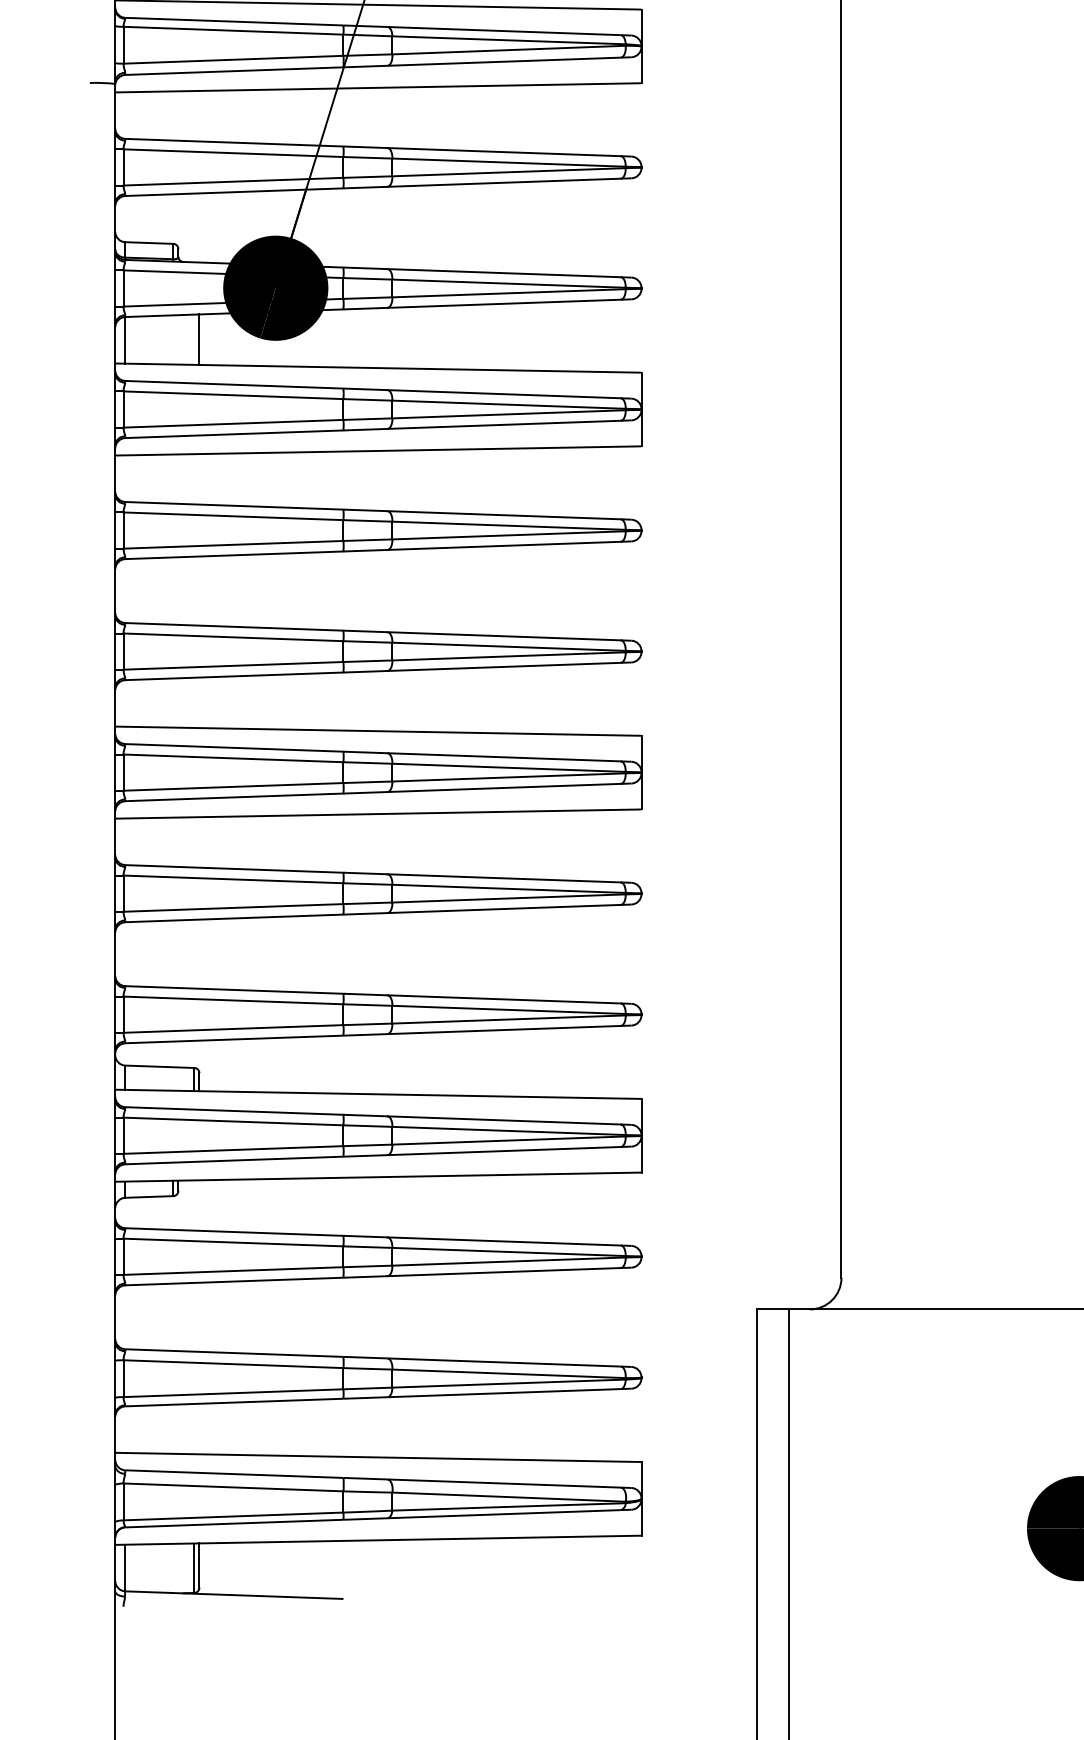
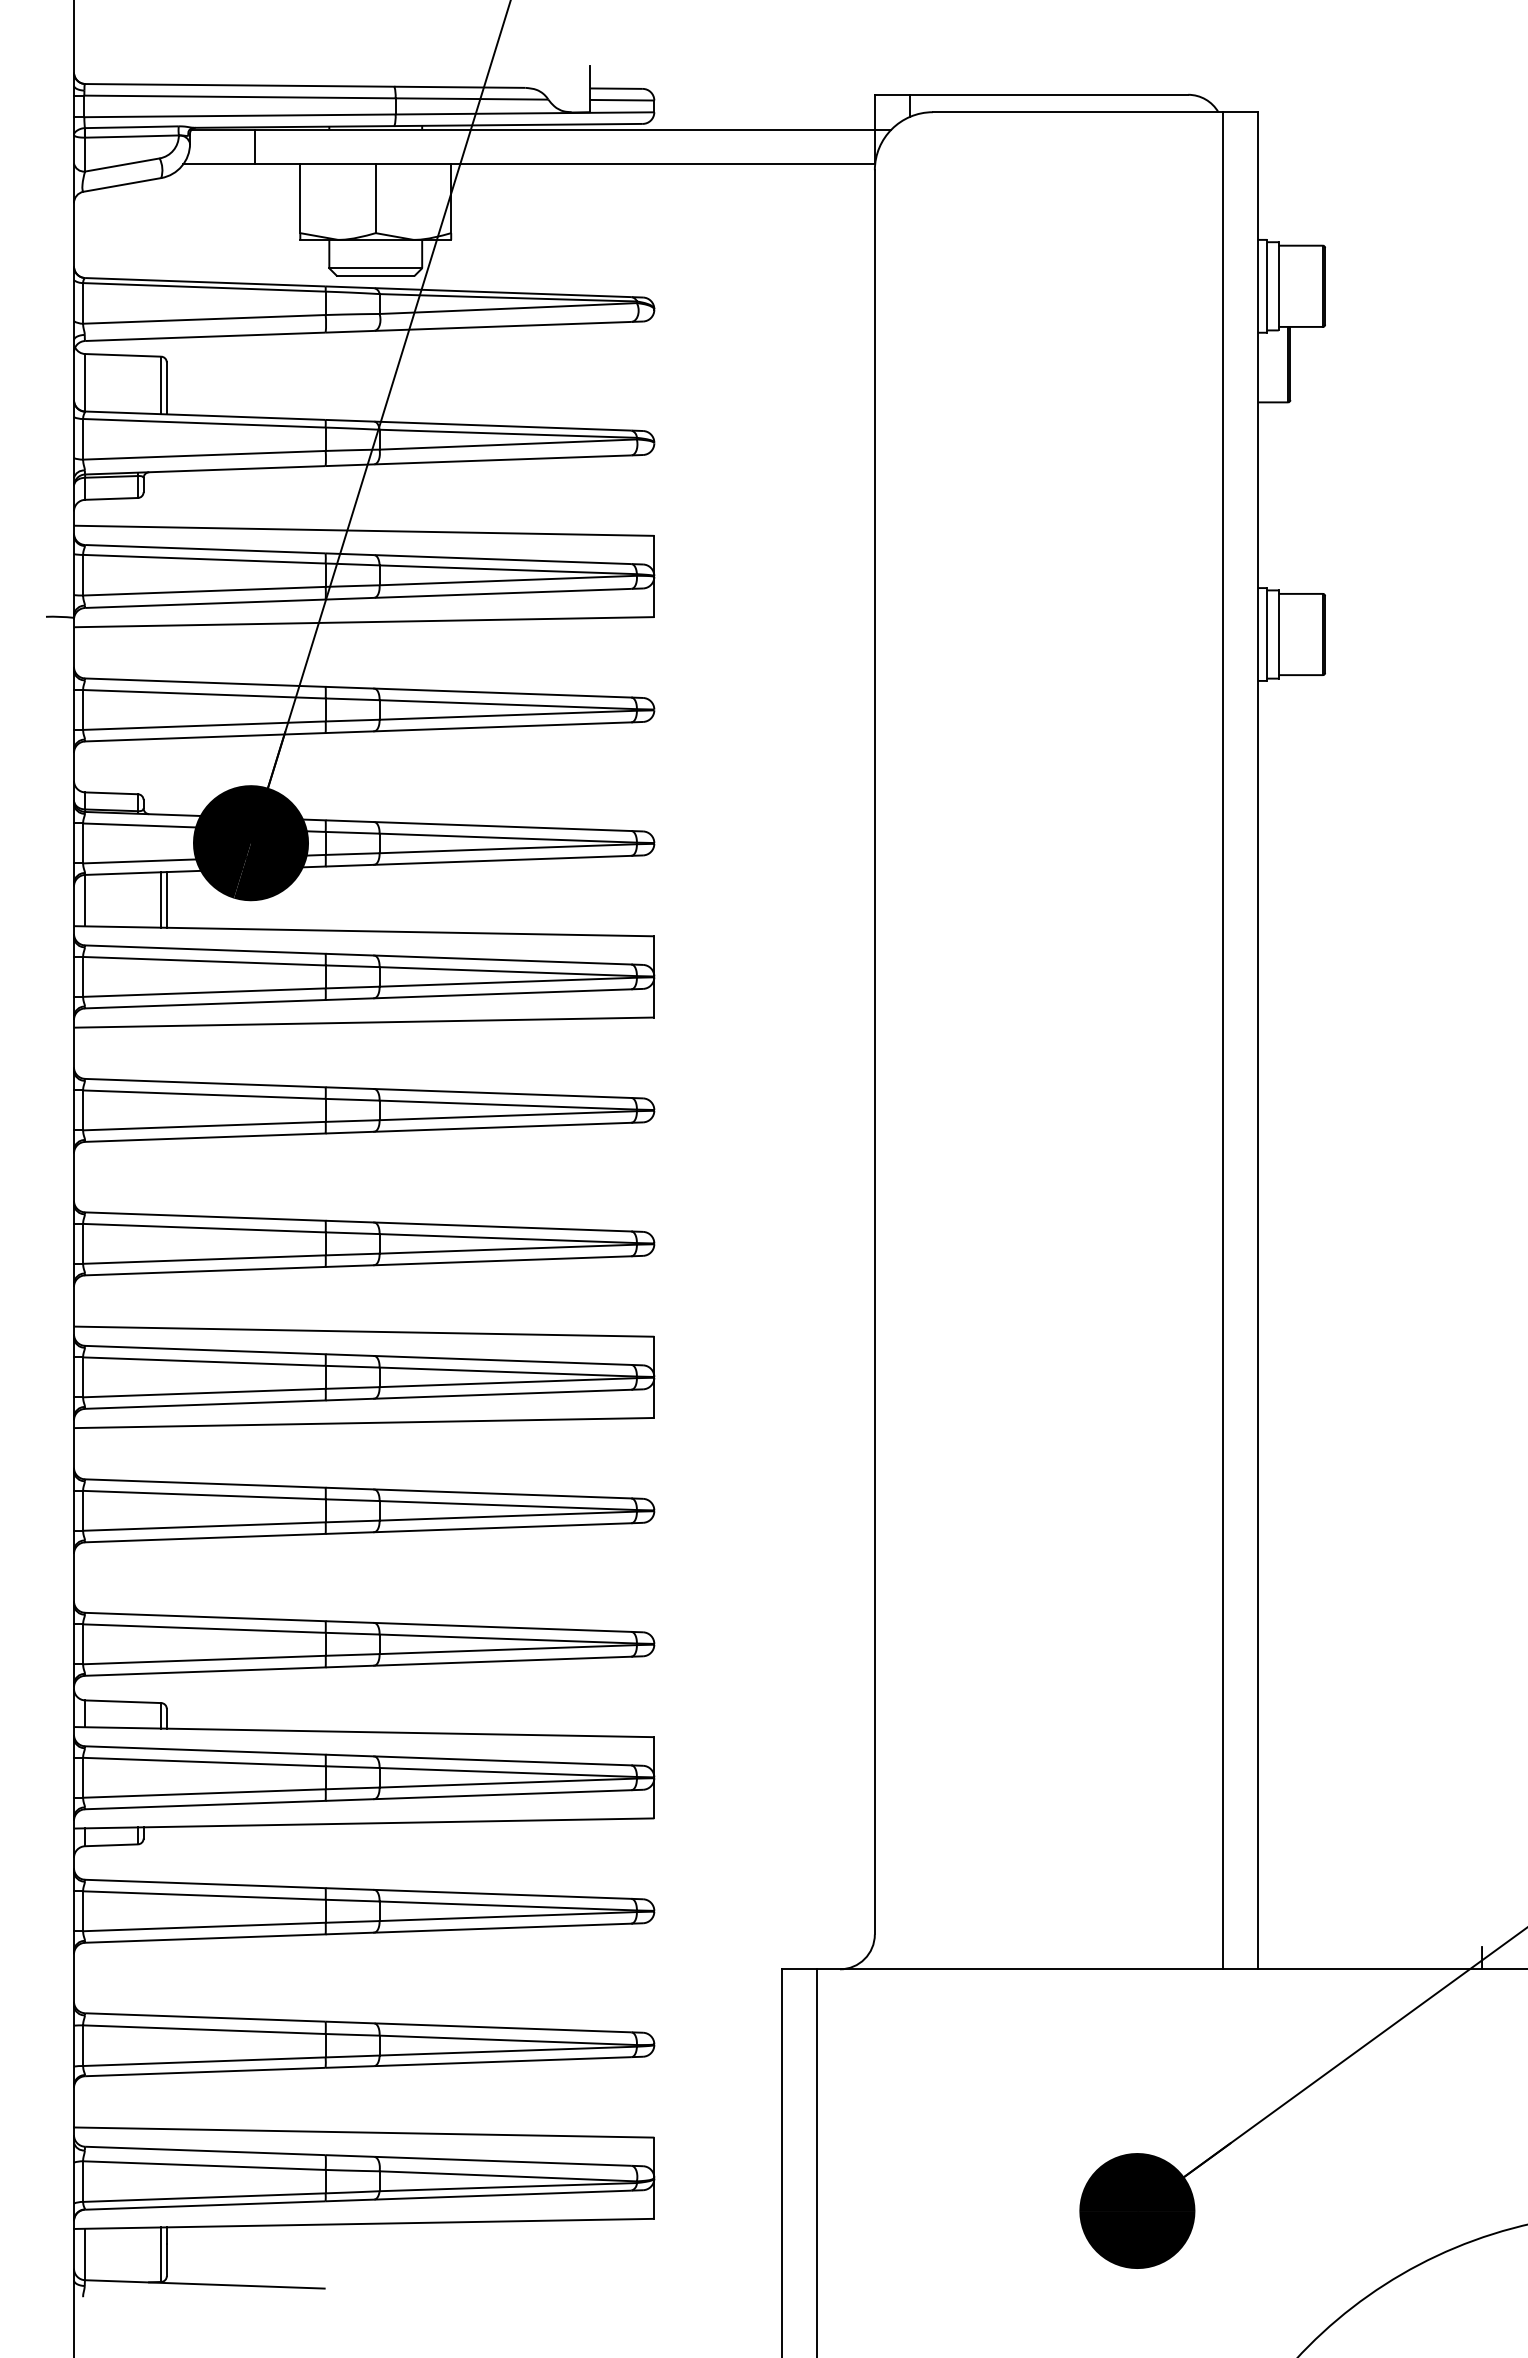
line: (194, 339) -> (161, 899), added

